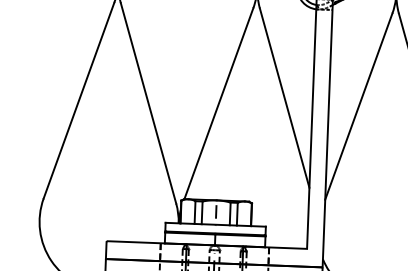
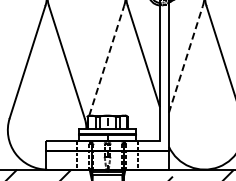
line: (218, 102) -> (106, 60), solid -> dashed
line: (358, 106) -> (185, 59), solid -> dashed

